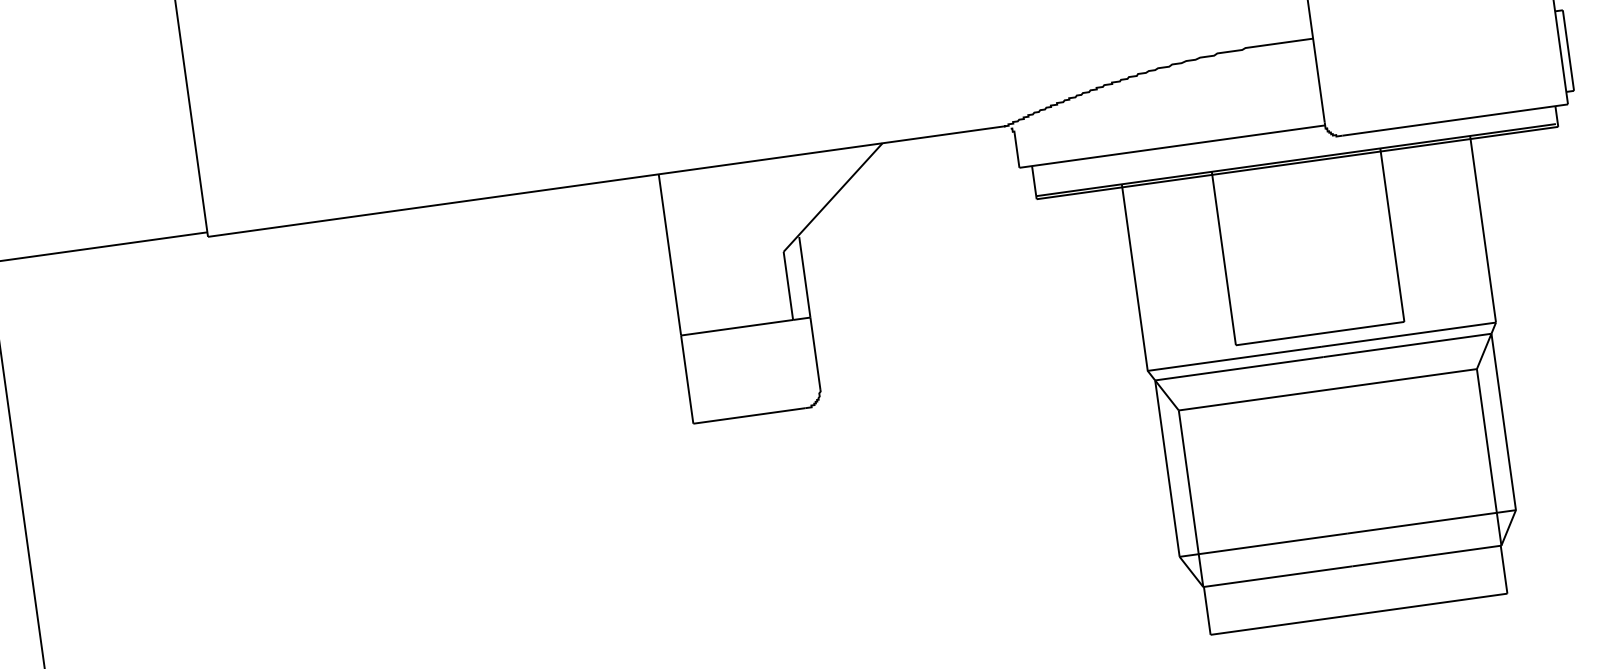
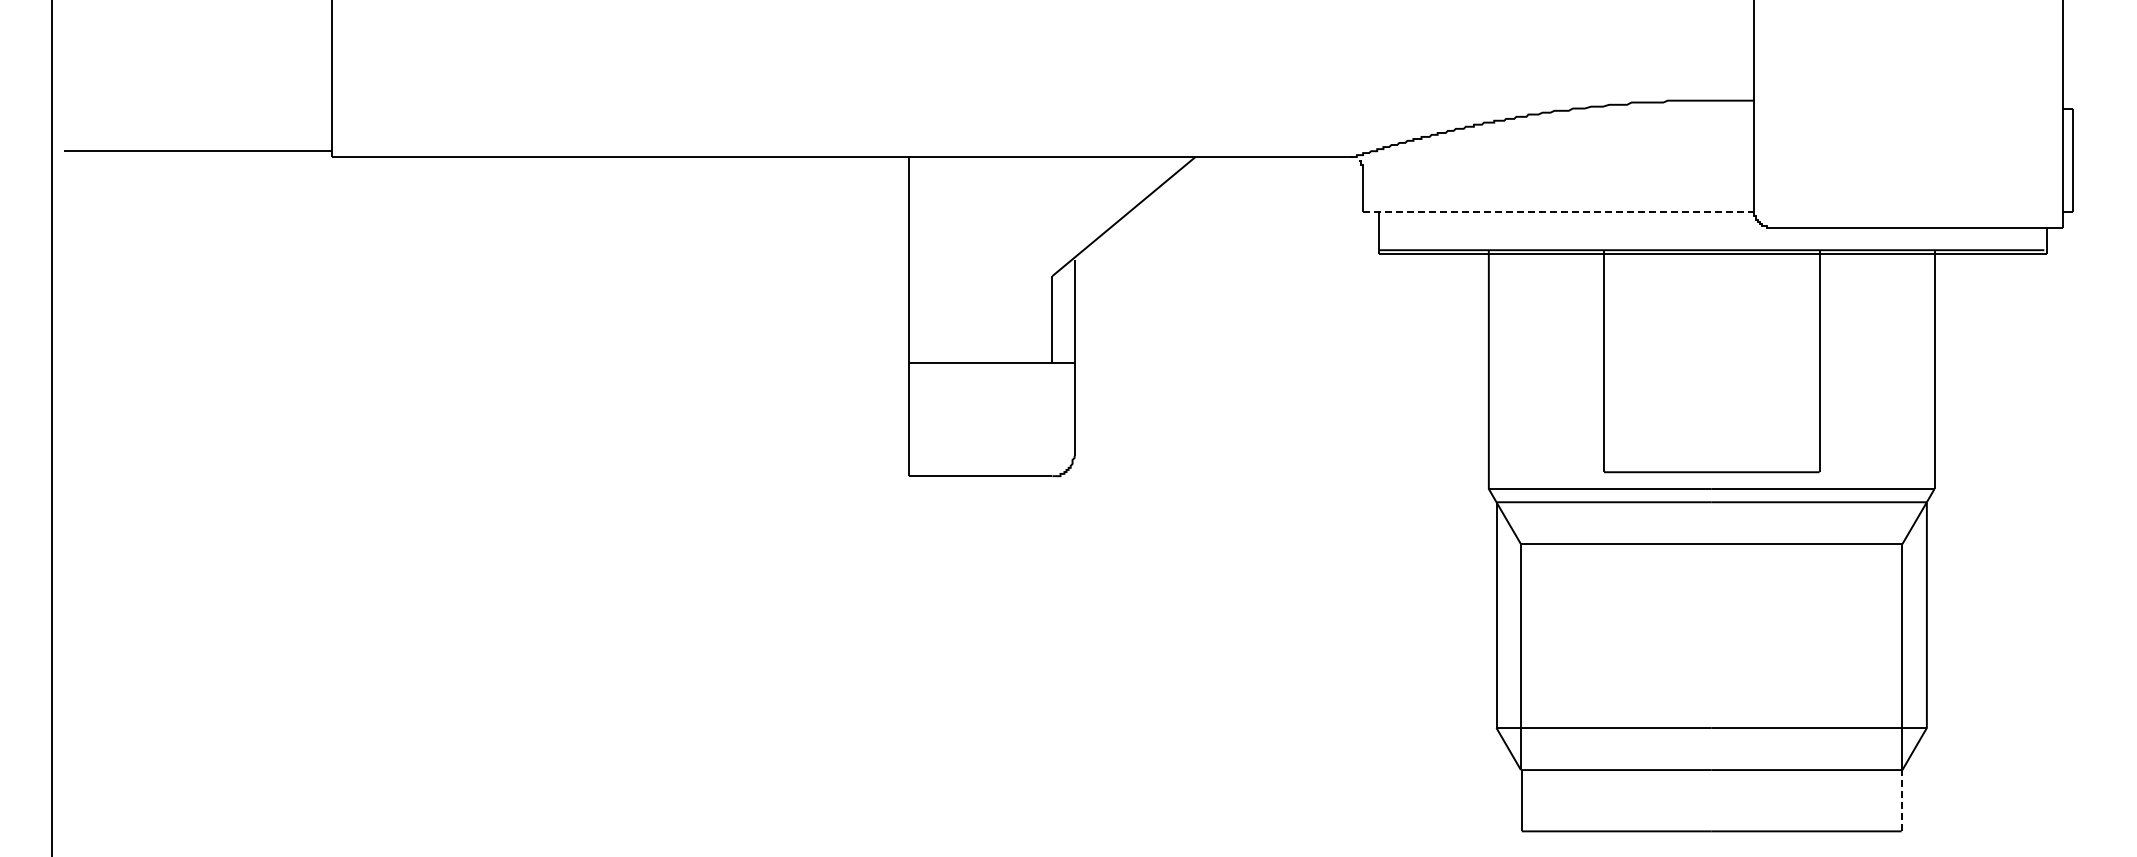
line: (1172, 146) -> (1558, 211), solid -> dashed
line: (1503, 569) -> (1901, 800), solid -> dashed

